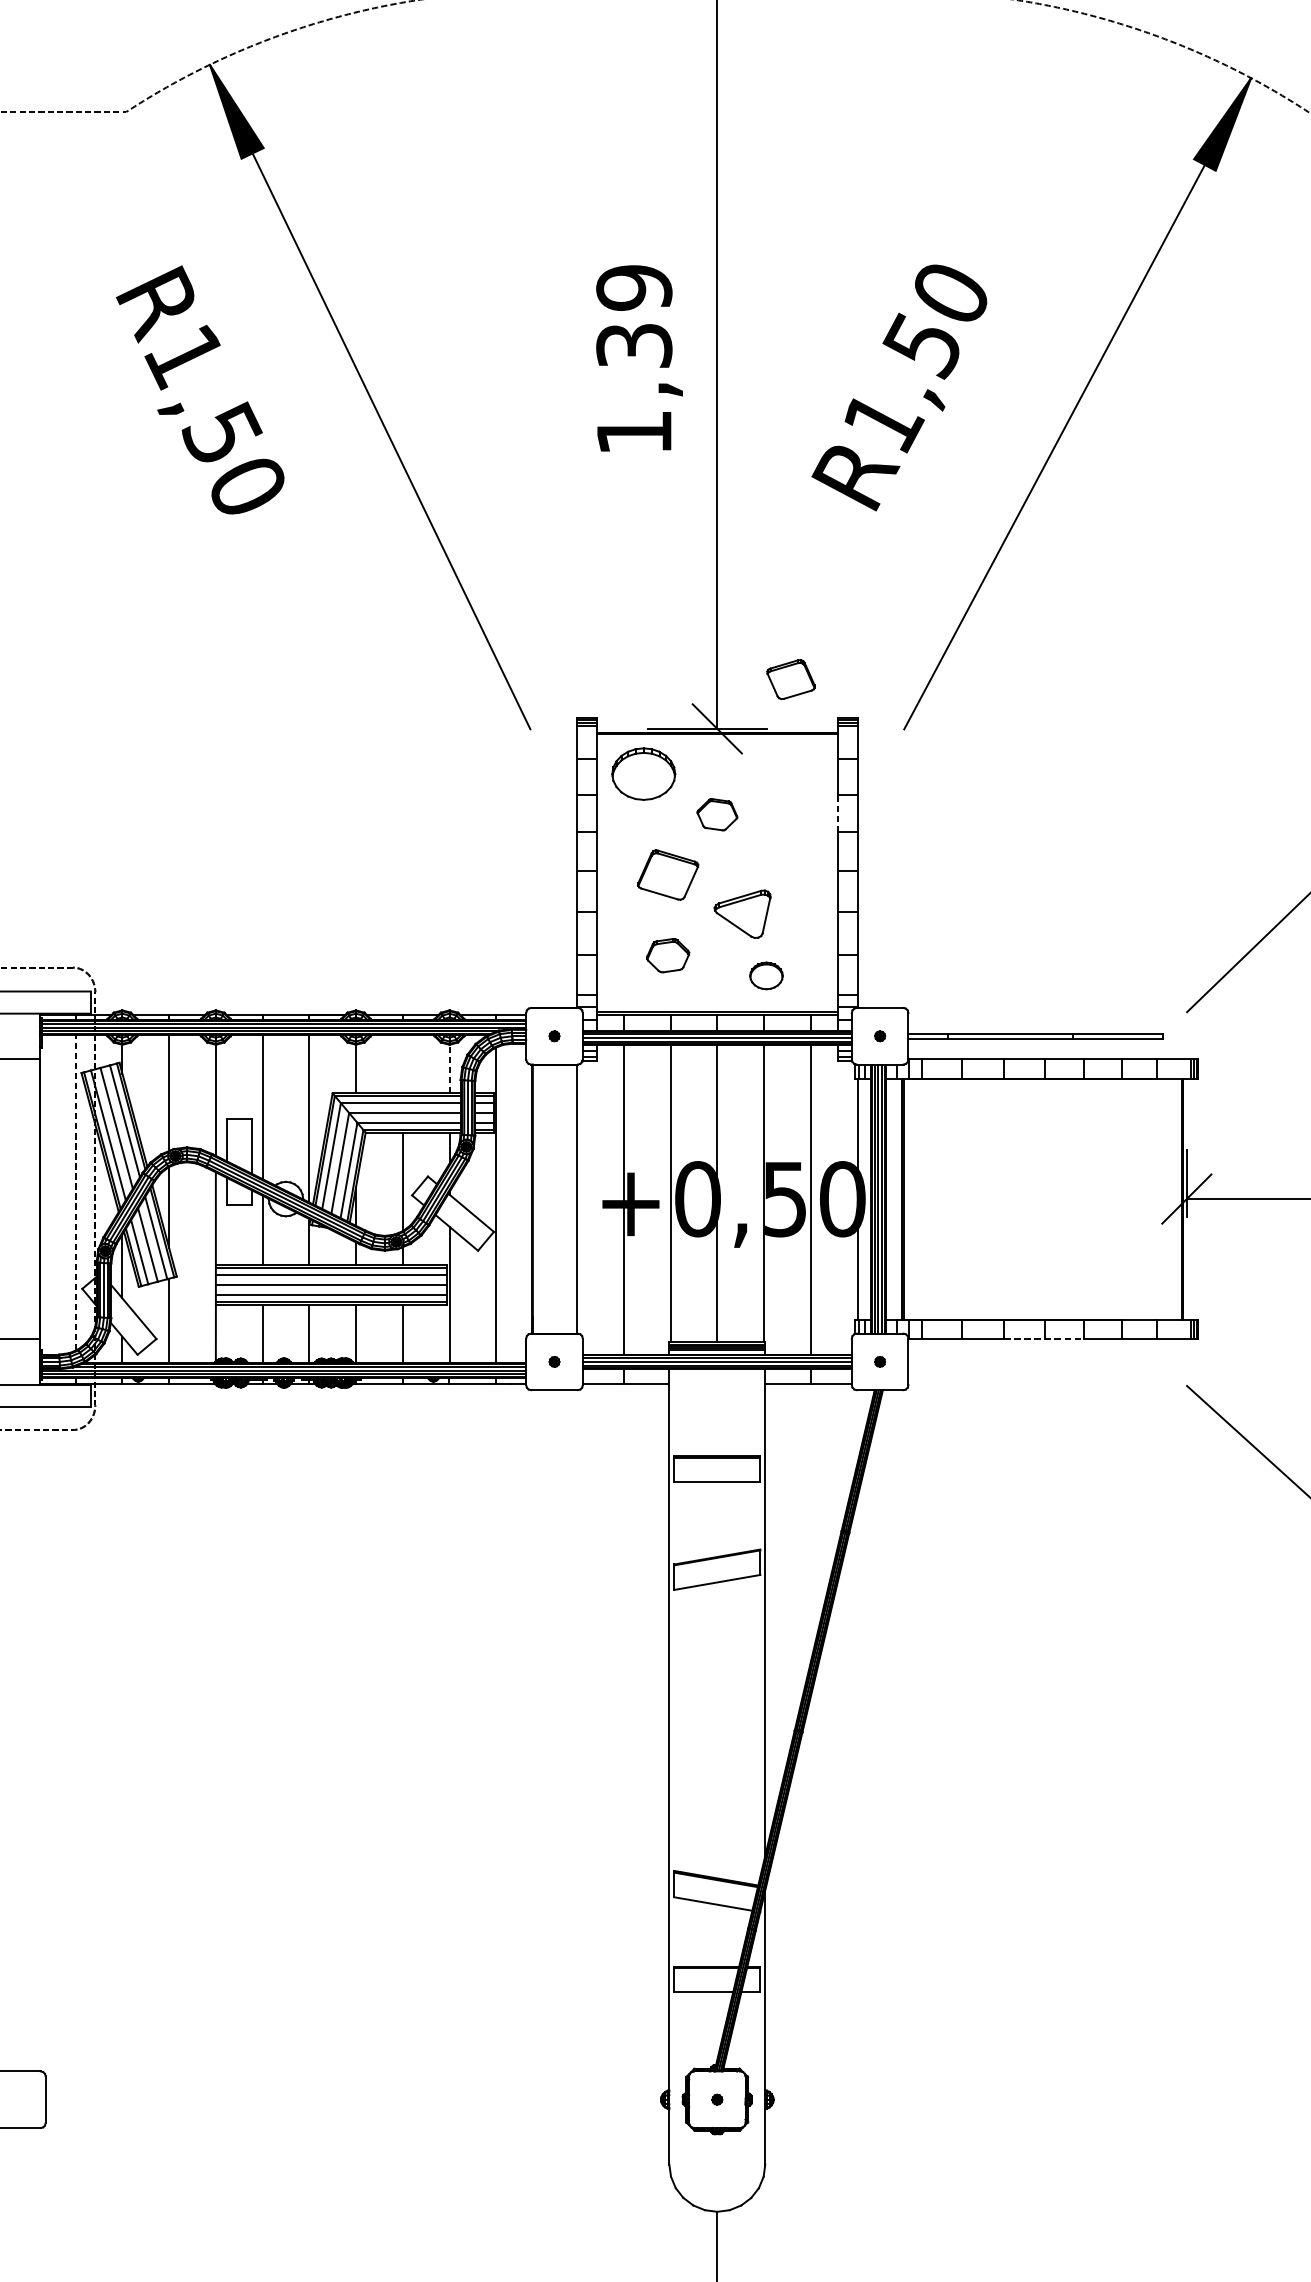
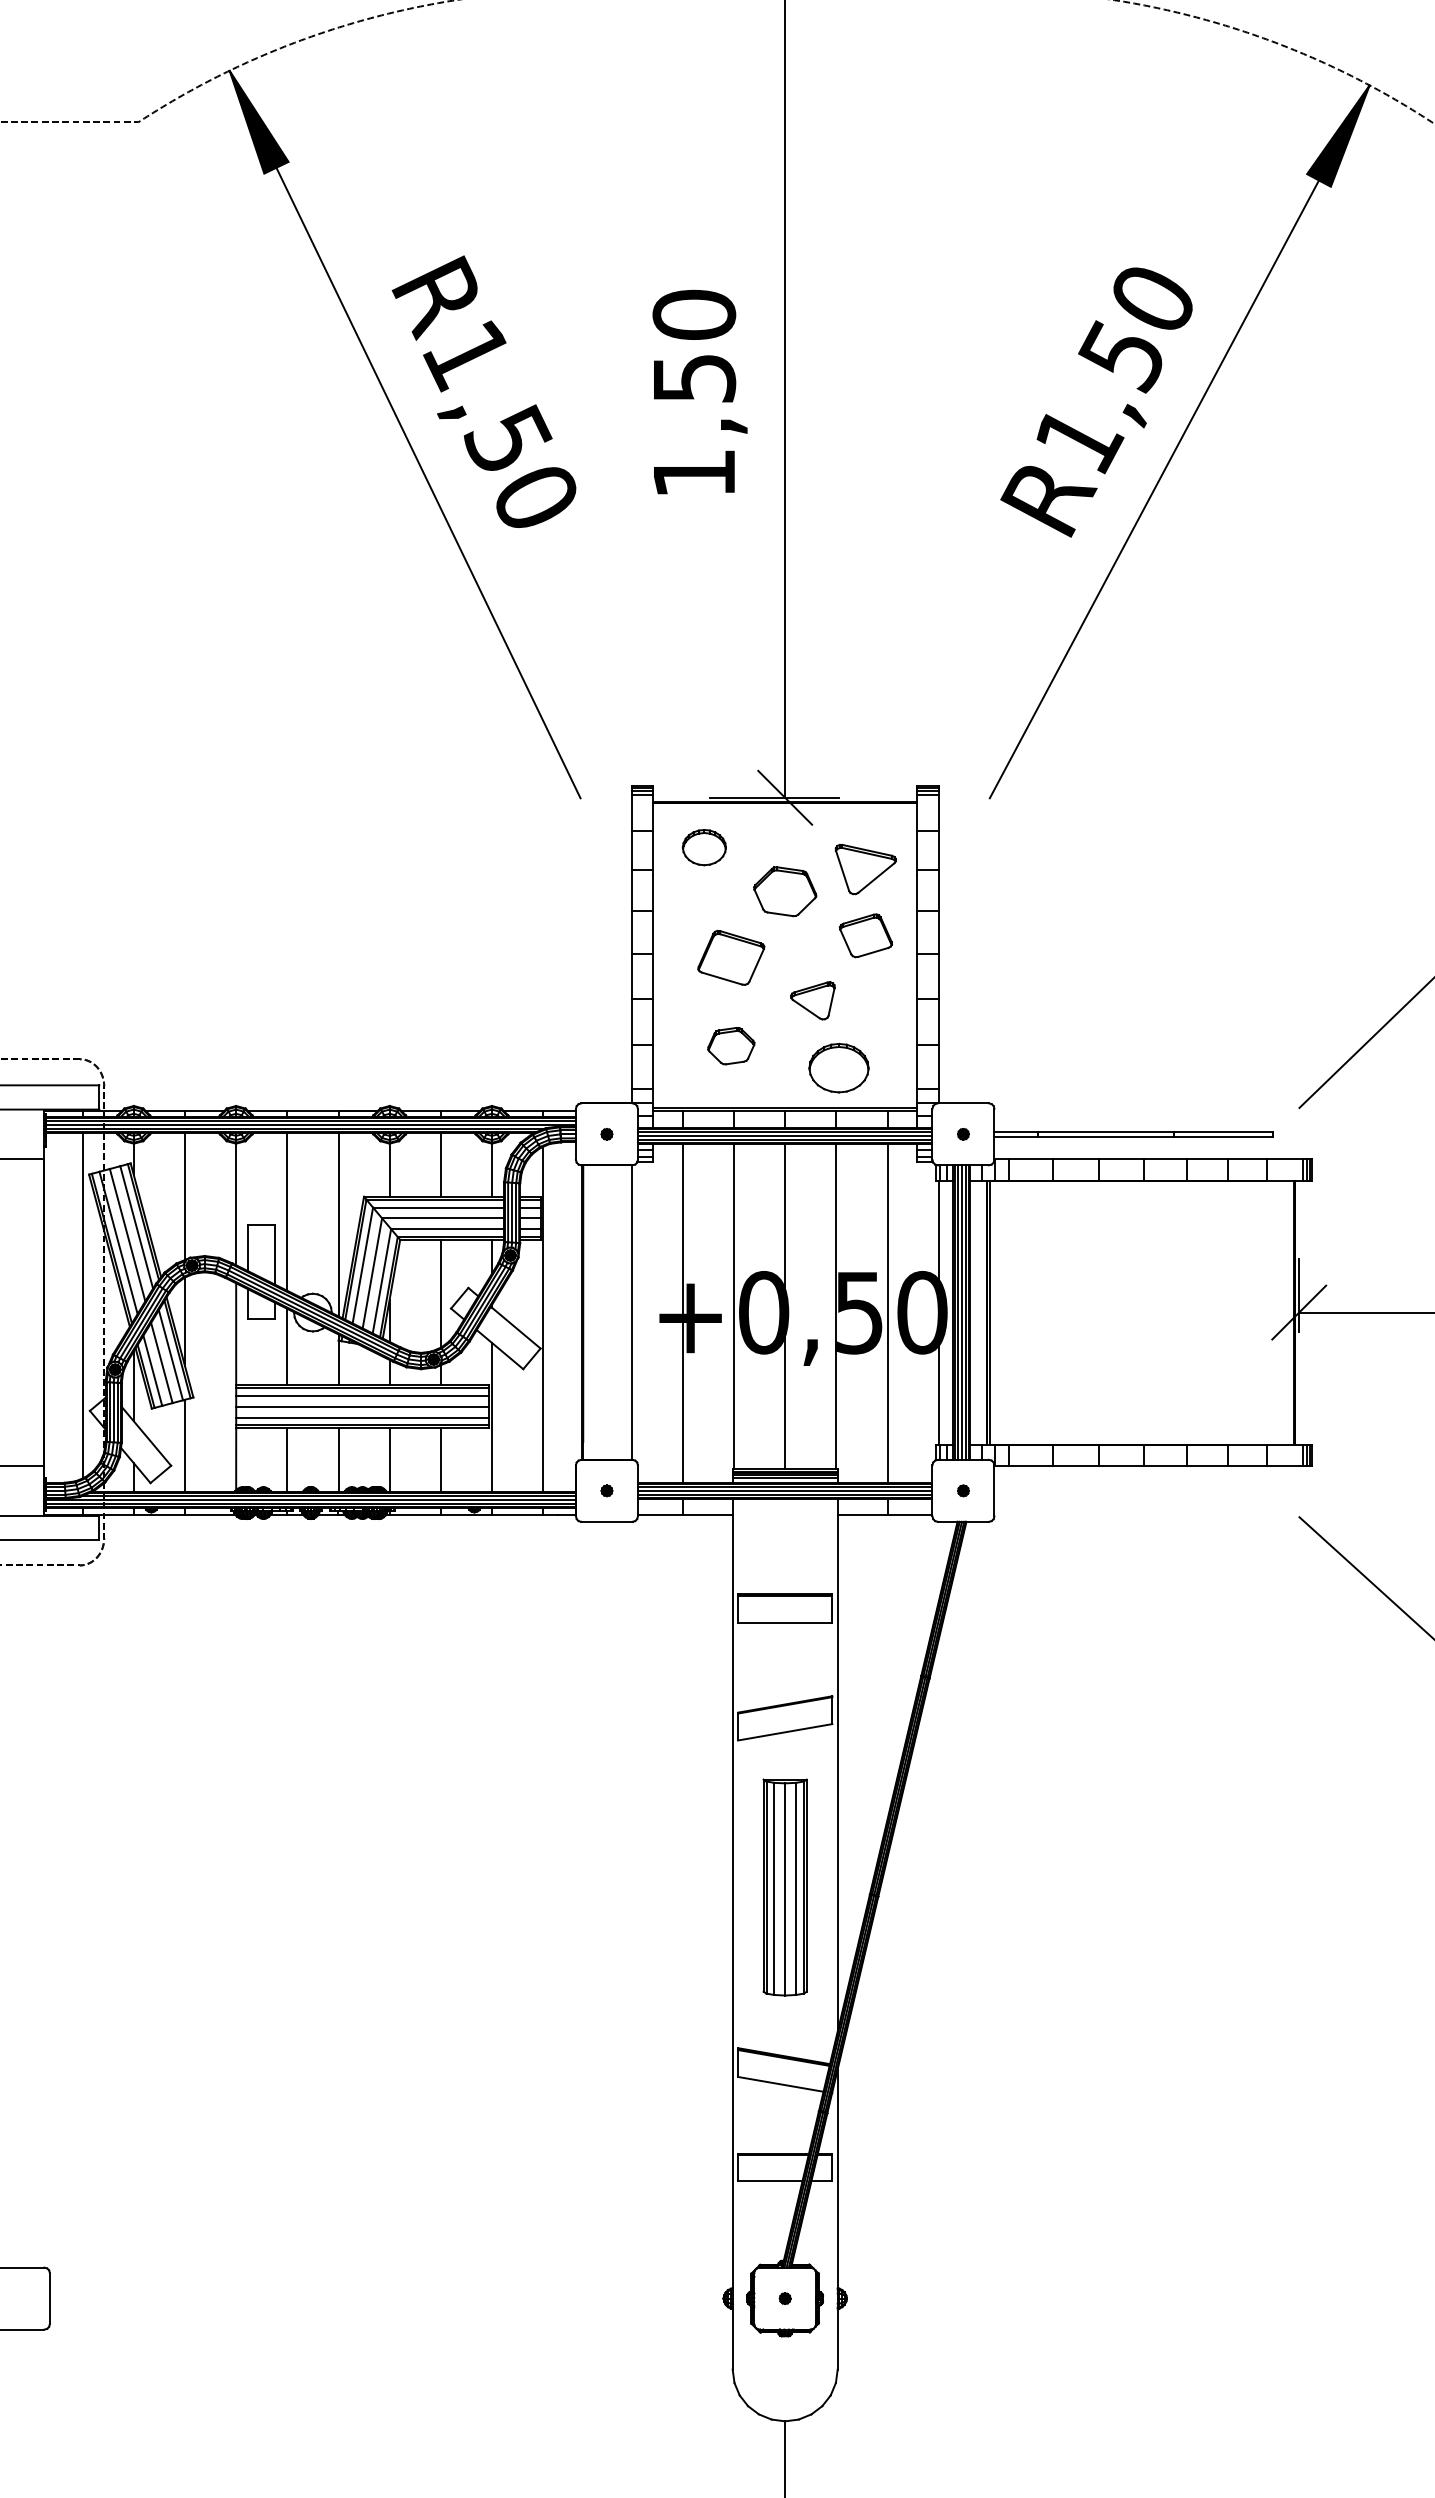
text: (634, 315) -> (694, 345), 1,39 -> 1,50
text: (899, 387) -> (1096, 402), moved
text: (199, 389) -> (483, 391), moved
part: (790, 679) -> (865, 935), moved
part: (642, 774) -> (703, 847), size x0.62
part: (790, 794) -> (865, 869), added
part: (717, 814) -> (785, 891), size x1.43
line: (838, 815) -> (917, 892), dashed -> solid
part: (742, 914) -> (812, 1000), size x0.71
part: (766, 976) -> (838, 1068), size x1.67
line: (402, 1063) -> (440, 1164), added
line: (449, 1069) -> (491, 1170), dashed -> solid
line: (75, 1192) -> (82, 1305), dashed -> solid
line: (1044, 1339) -> (1143, 1466), dashed -> solid
part: (716, 1724) -> (784, 1887), added

